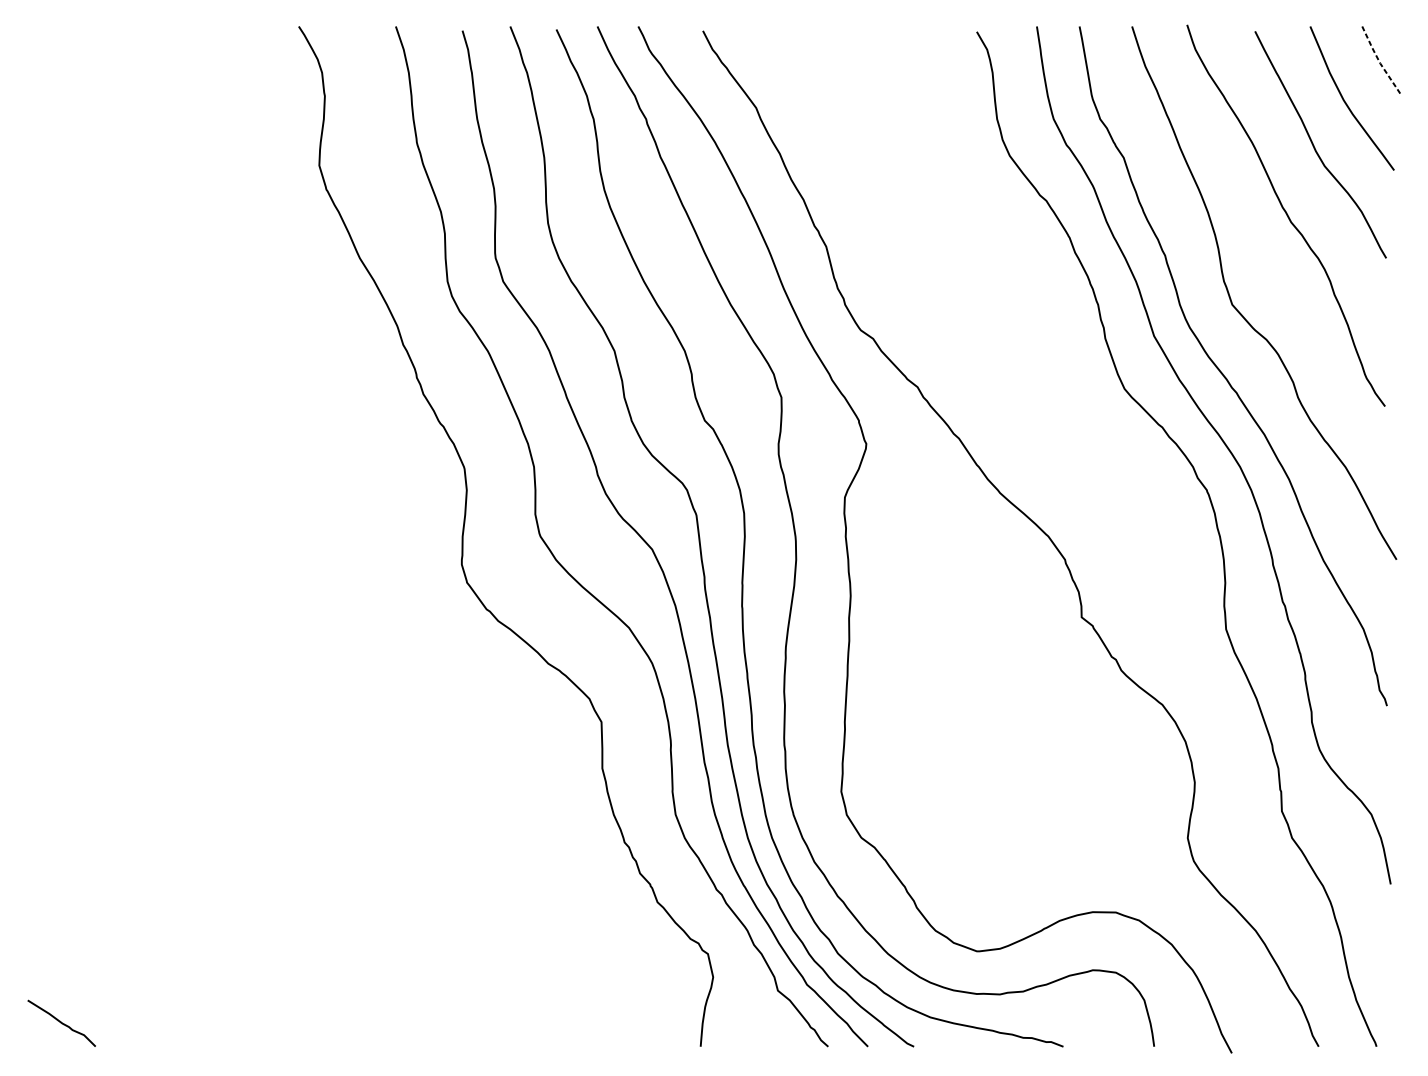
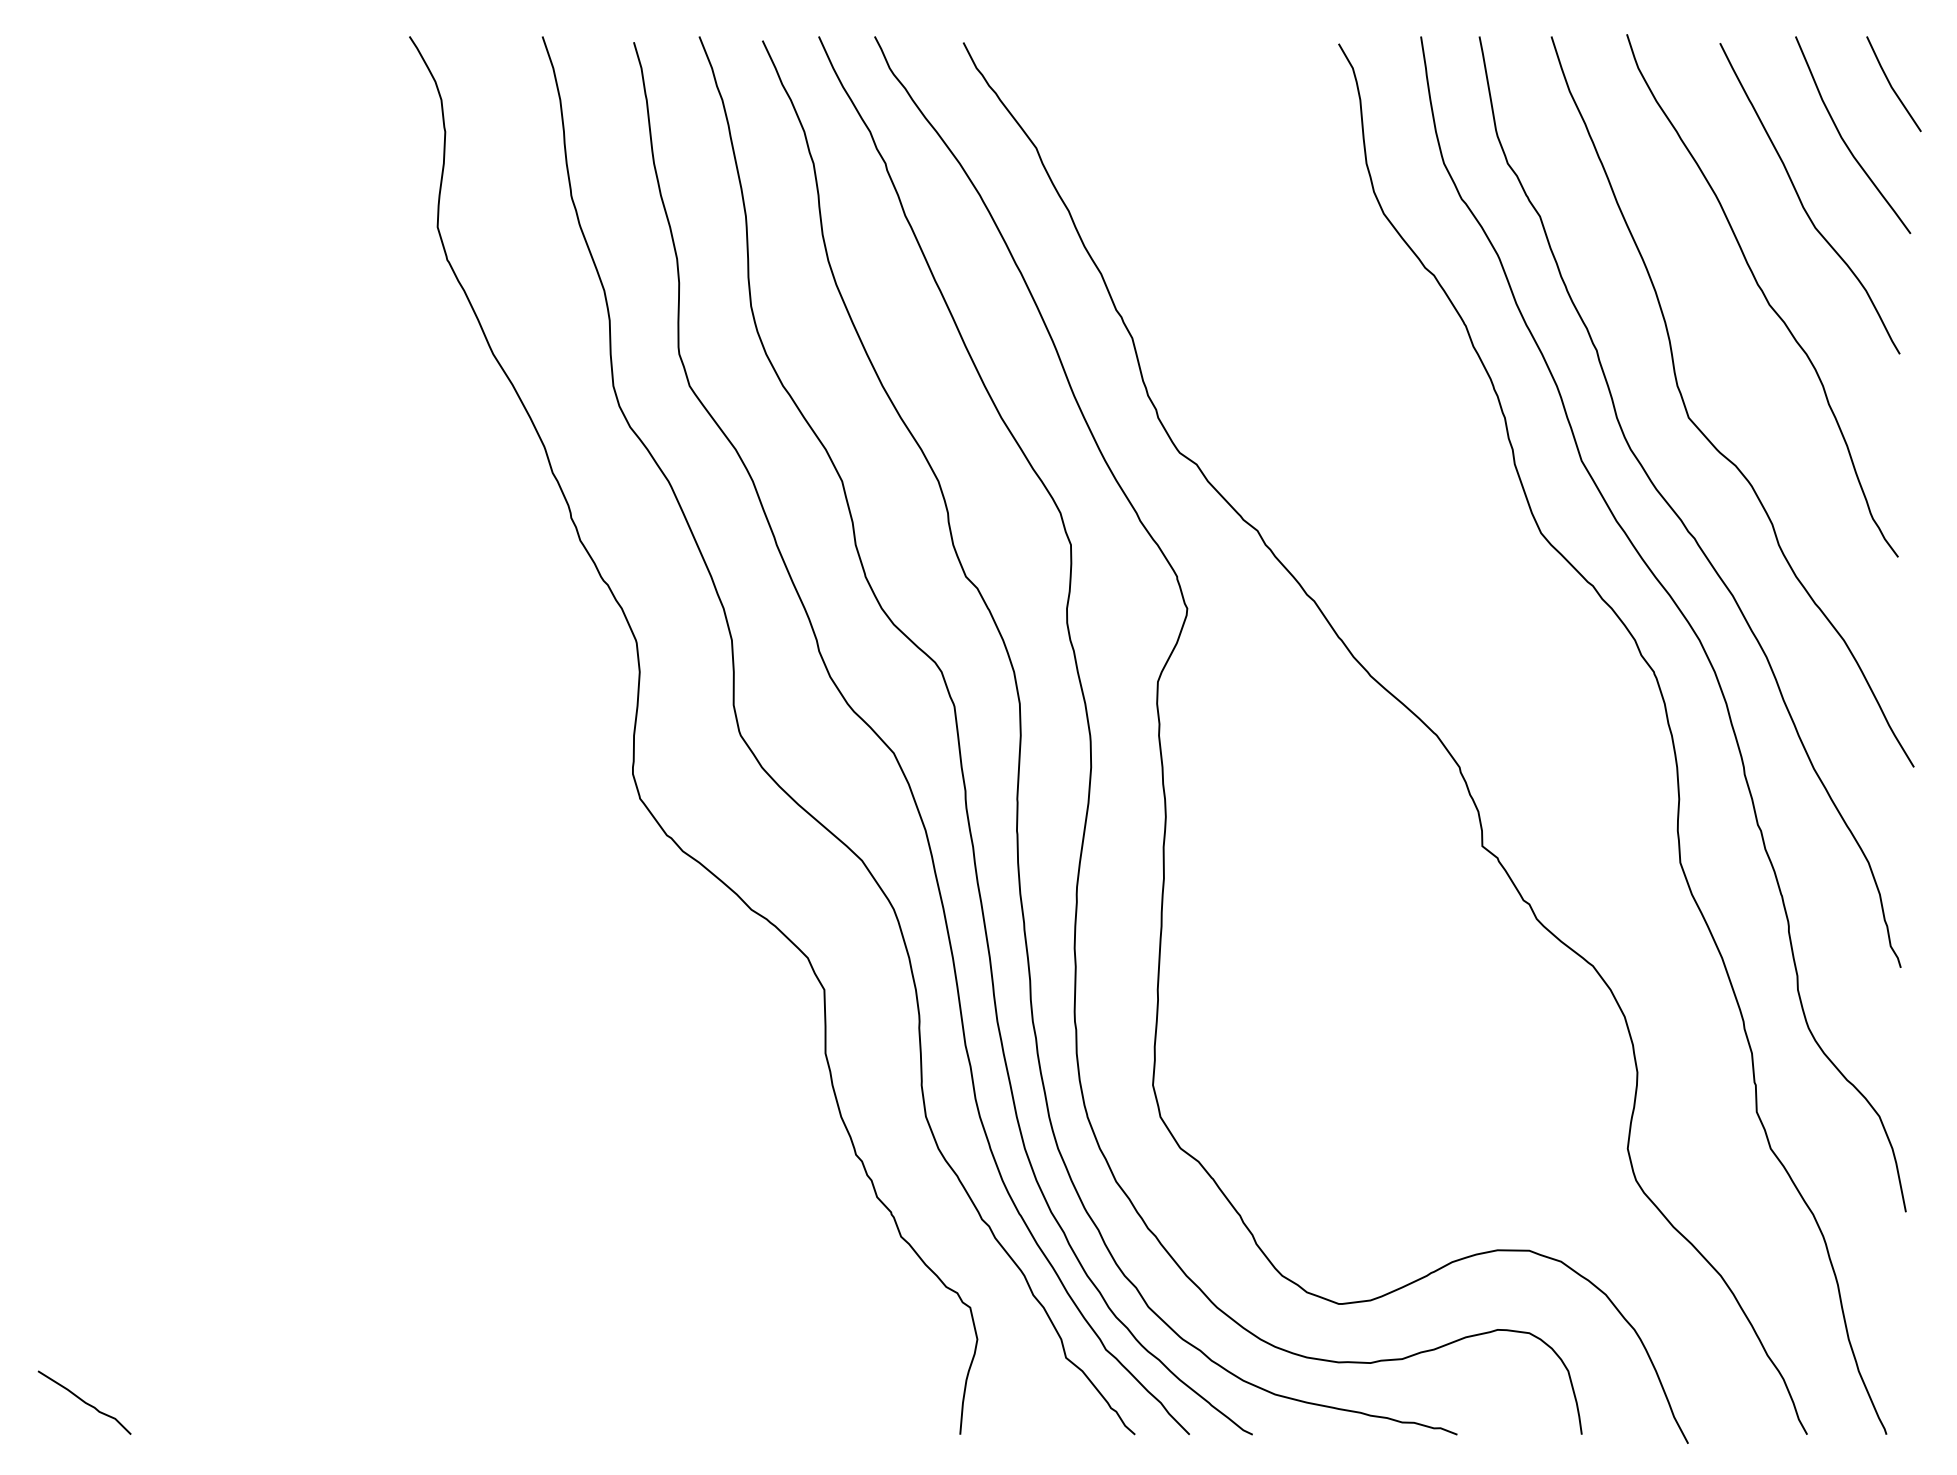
line: (1380, 62) -> (1891, 86), dashed -> solid

